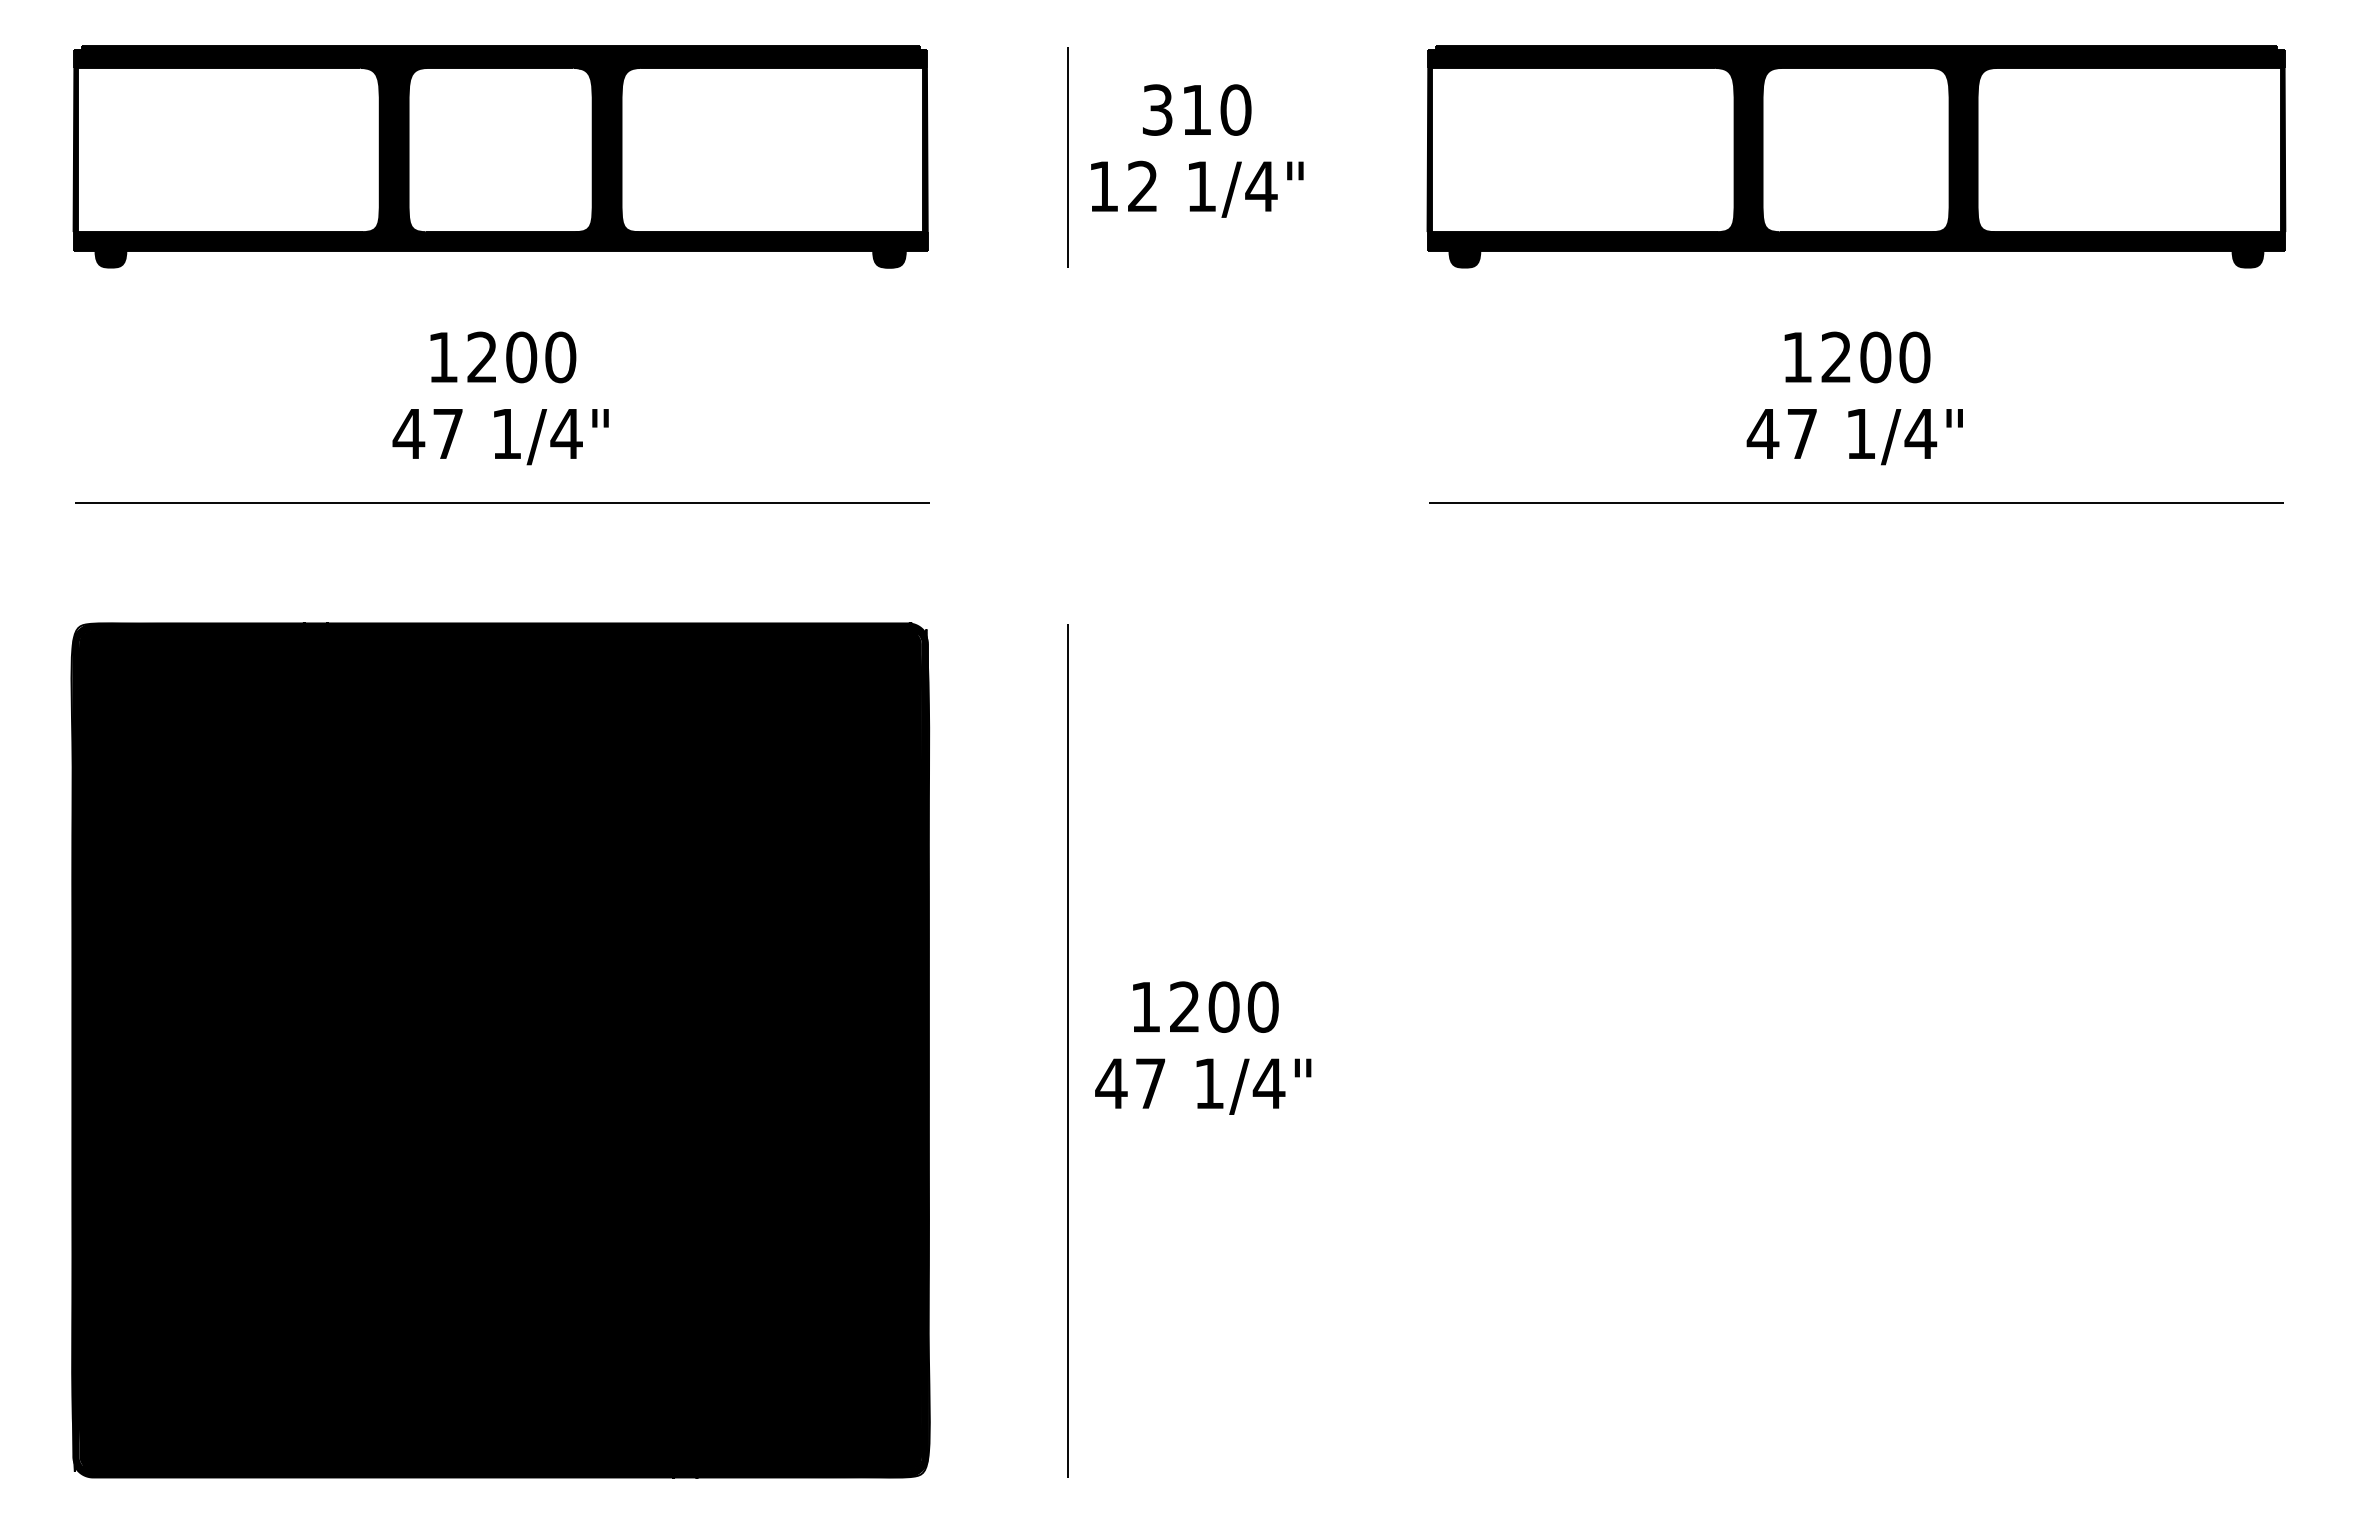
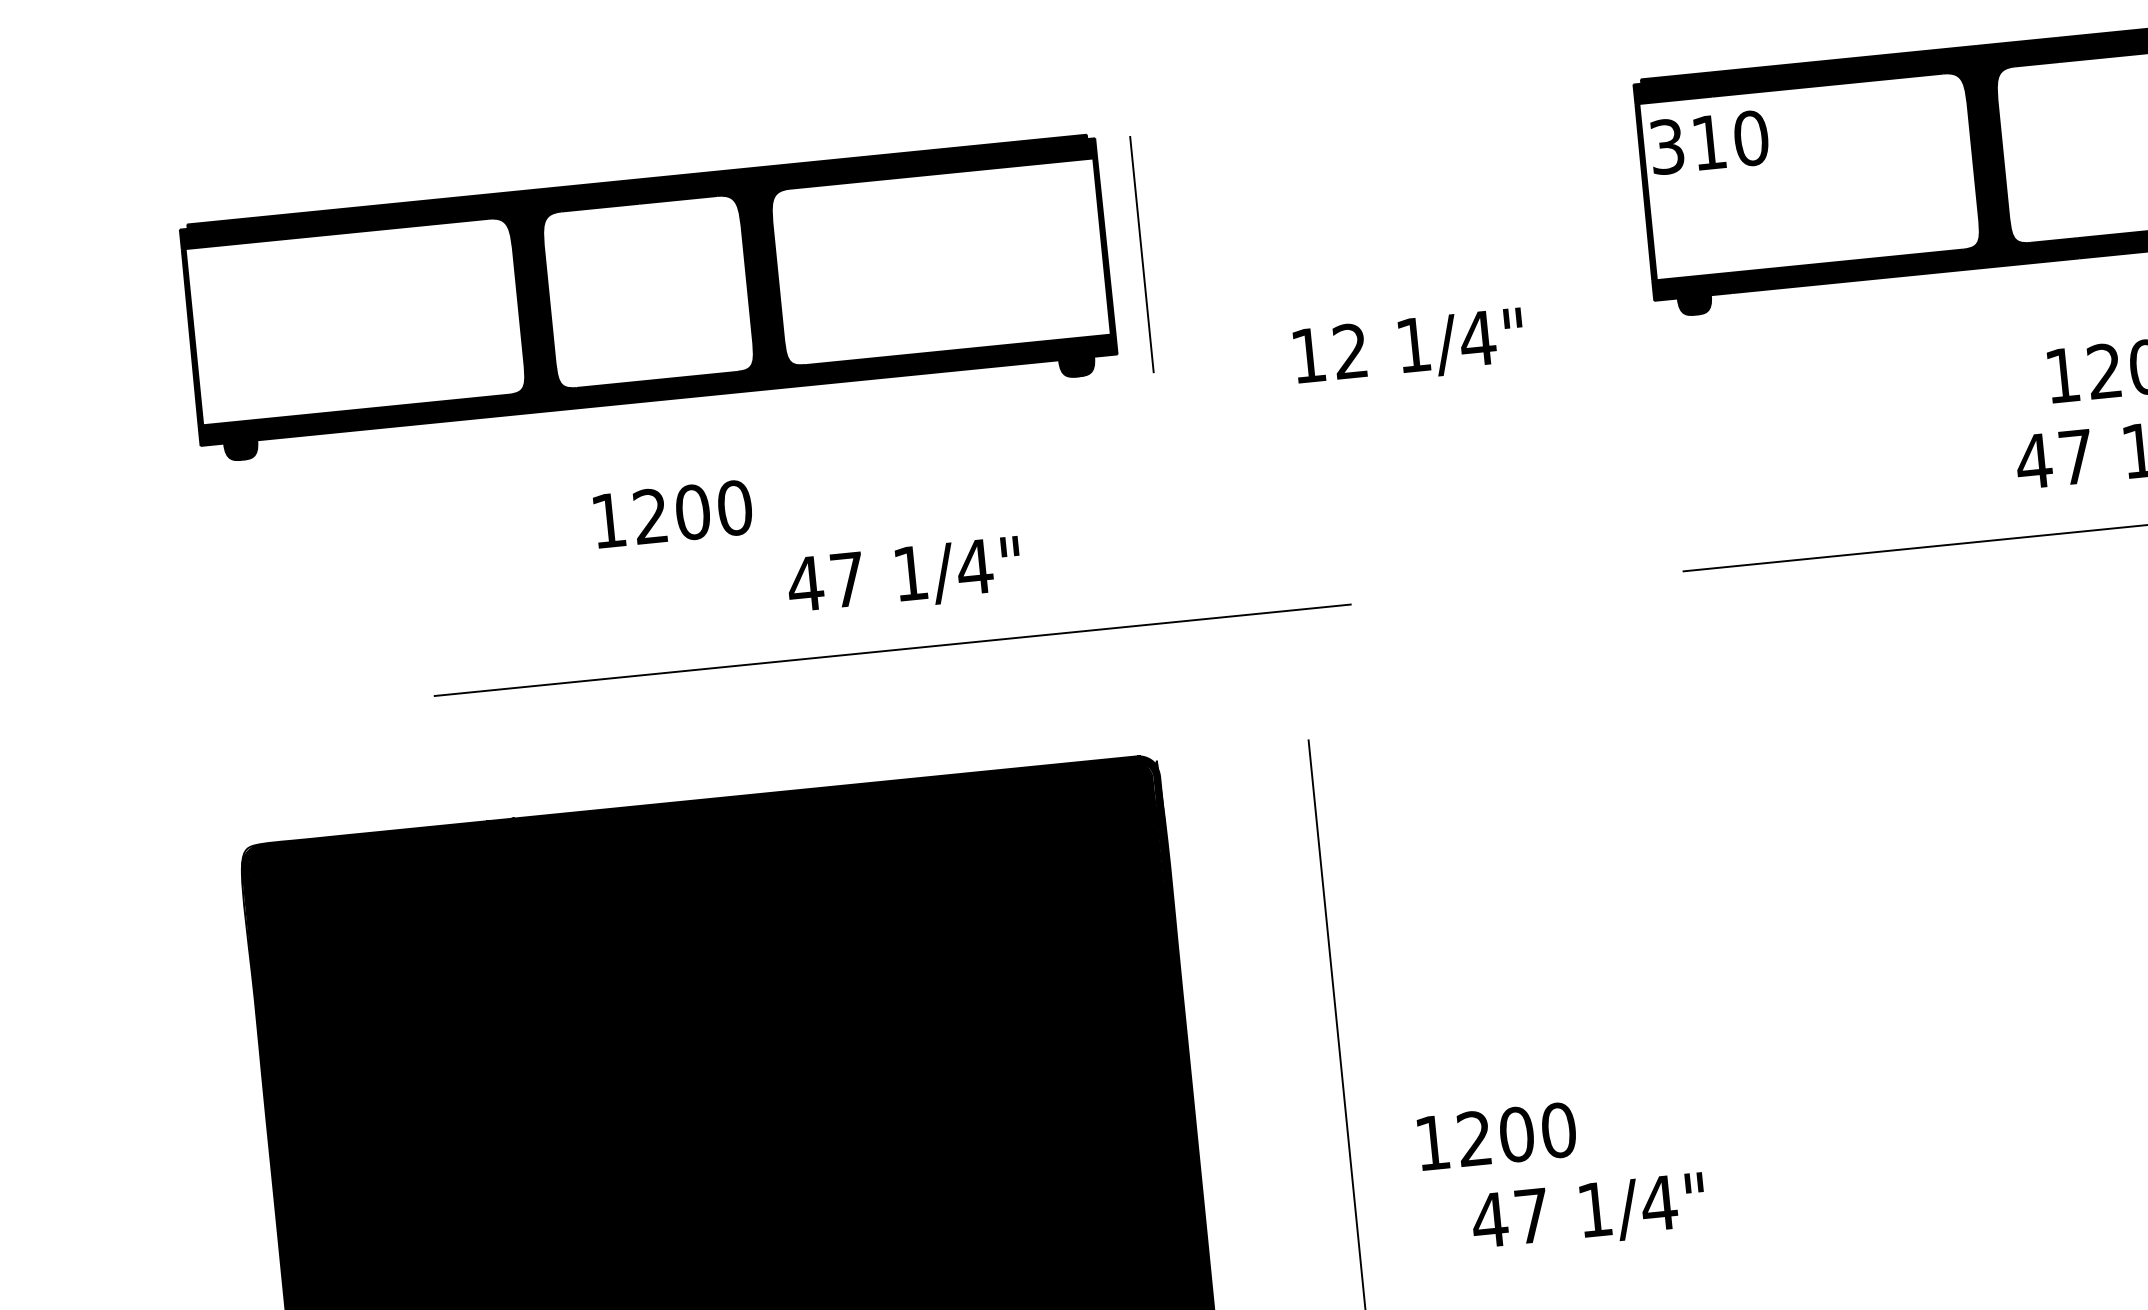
text: (1197, 109) -> (1709, 141), moved
line: (1067, 157) -> (1141, 255), moved
text: (1197, 188) -> (1409, 347), moved
text: (500, 437) -> (904, 577), moved
line: (502, 502) -> (893, 649), moved
text: (1203, 1086) -> (1589, 1213), moved

